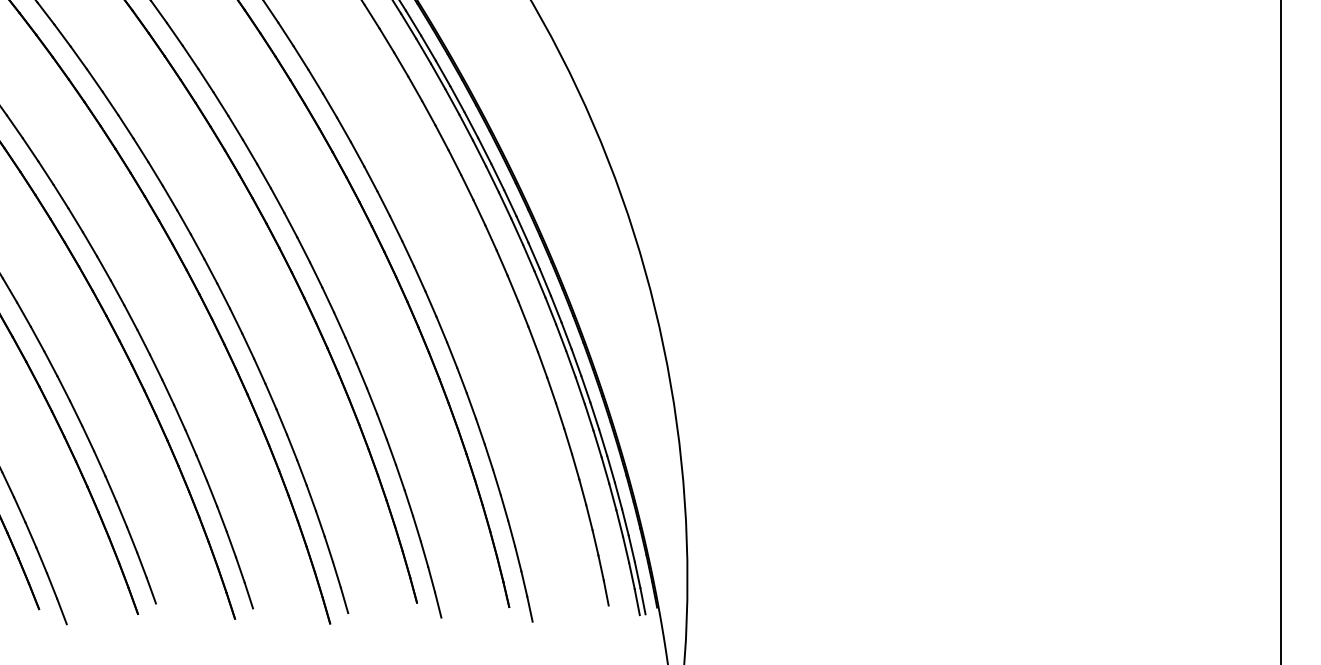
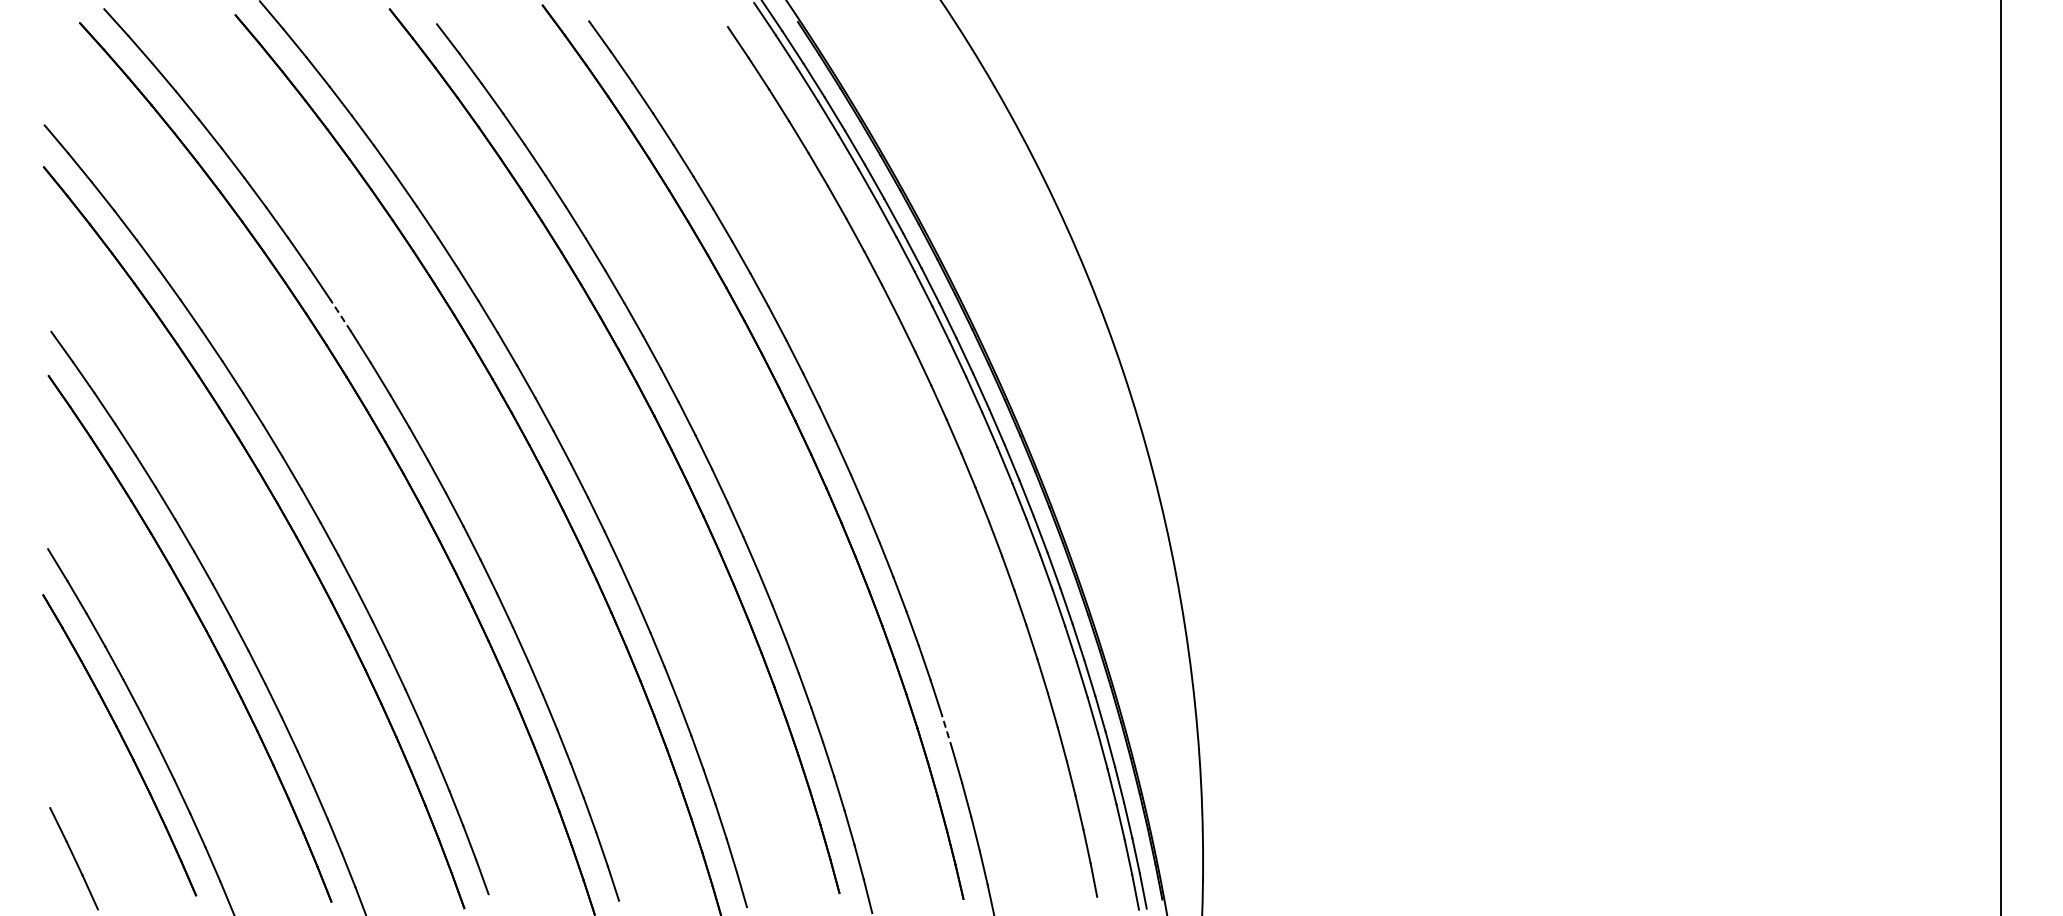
line: (45, 173) -> (340, 315), solid -> dashed
line: (496, 482) -> (946, 731), solid -> dashed

